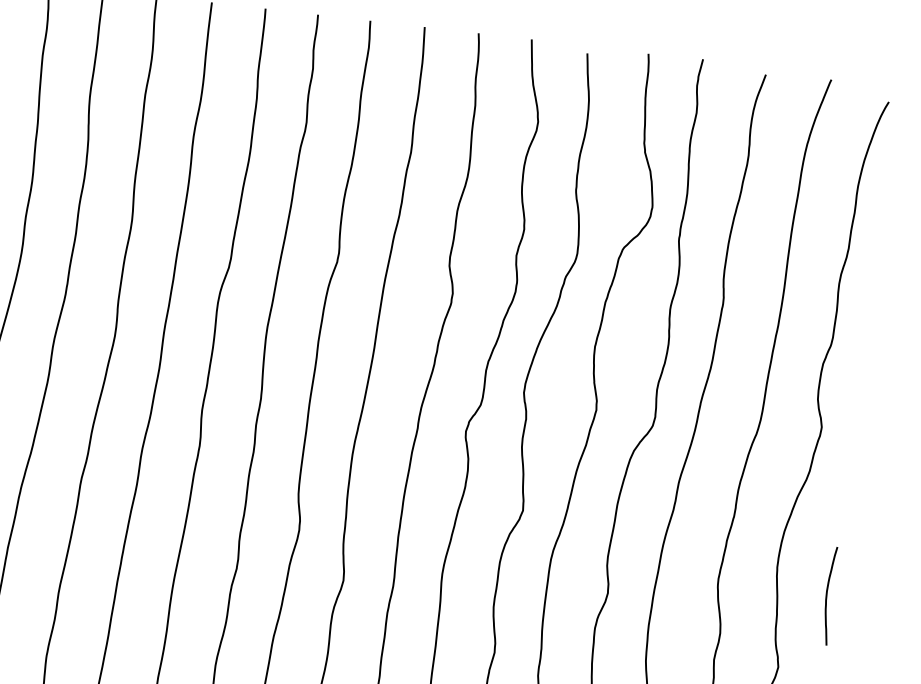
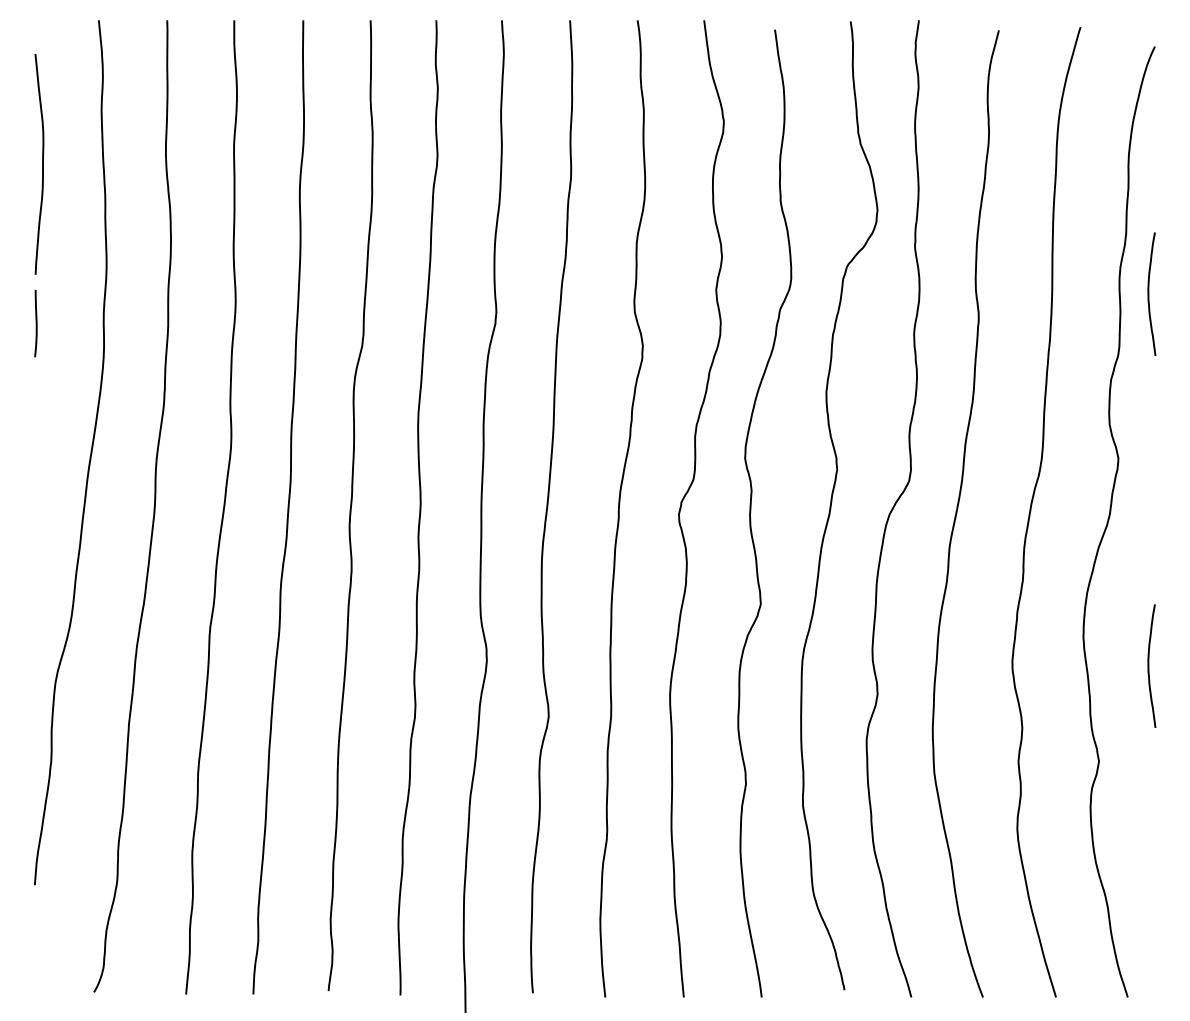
curve: (861, 298) -> (1149, 293), added

